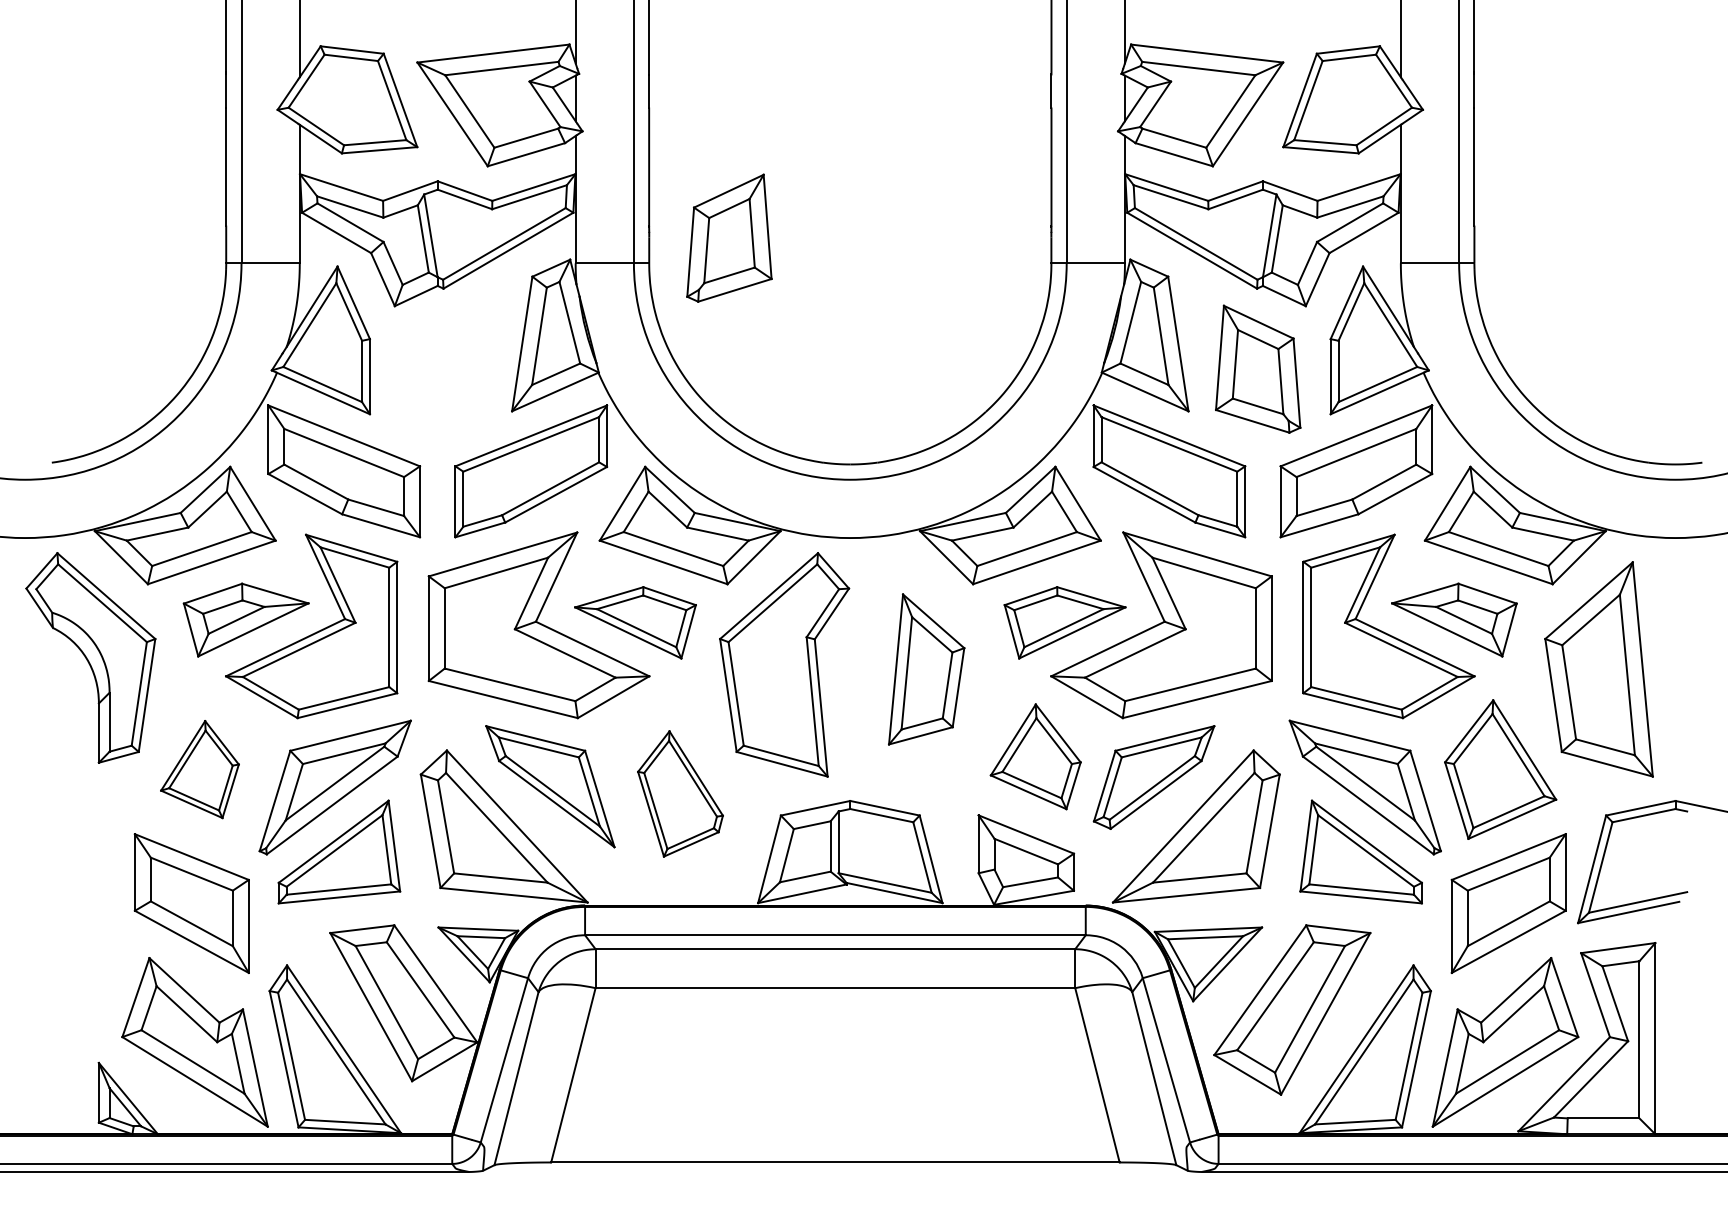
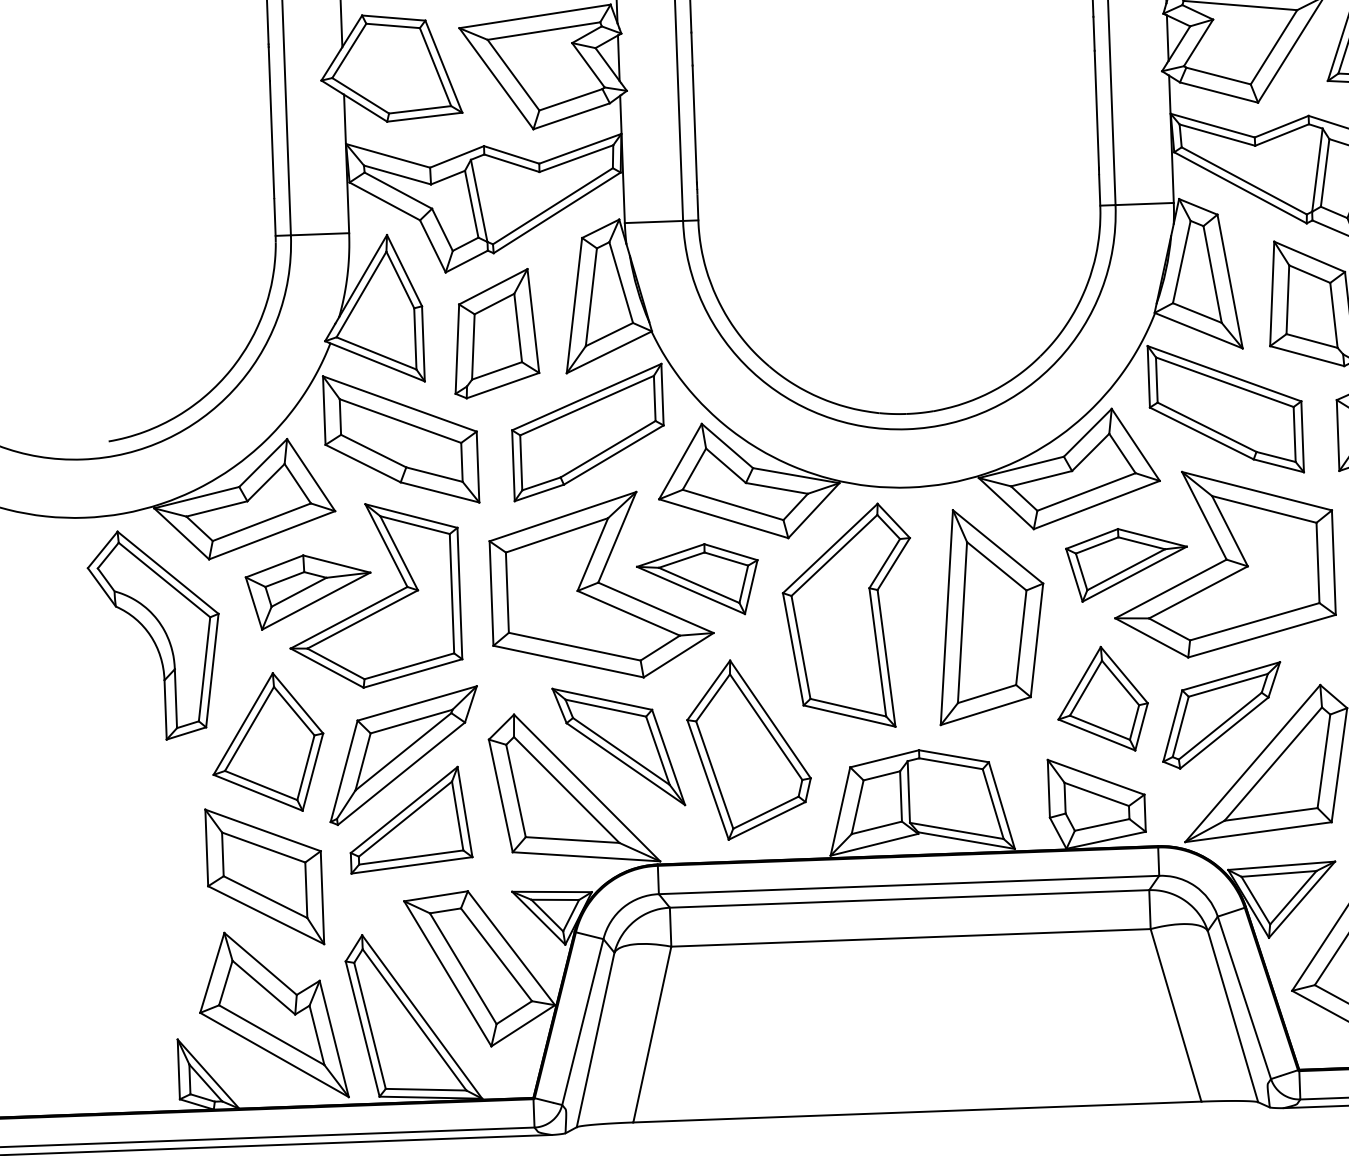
part: (729, 237) -> (495, 333), moved
part: (926, 669) -> (990, 616), size x1.43
part: (199, 769) -> (267, 742), size x1.43
part: (680, 793) -> (749, 749), size x1.43

